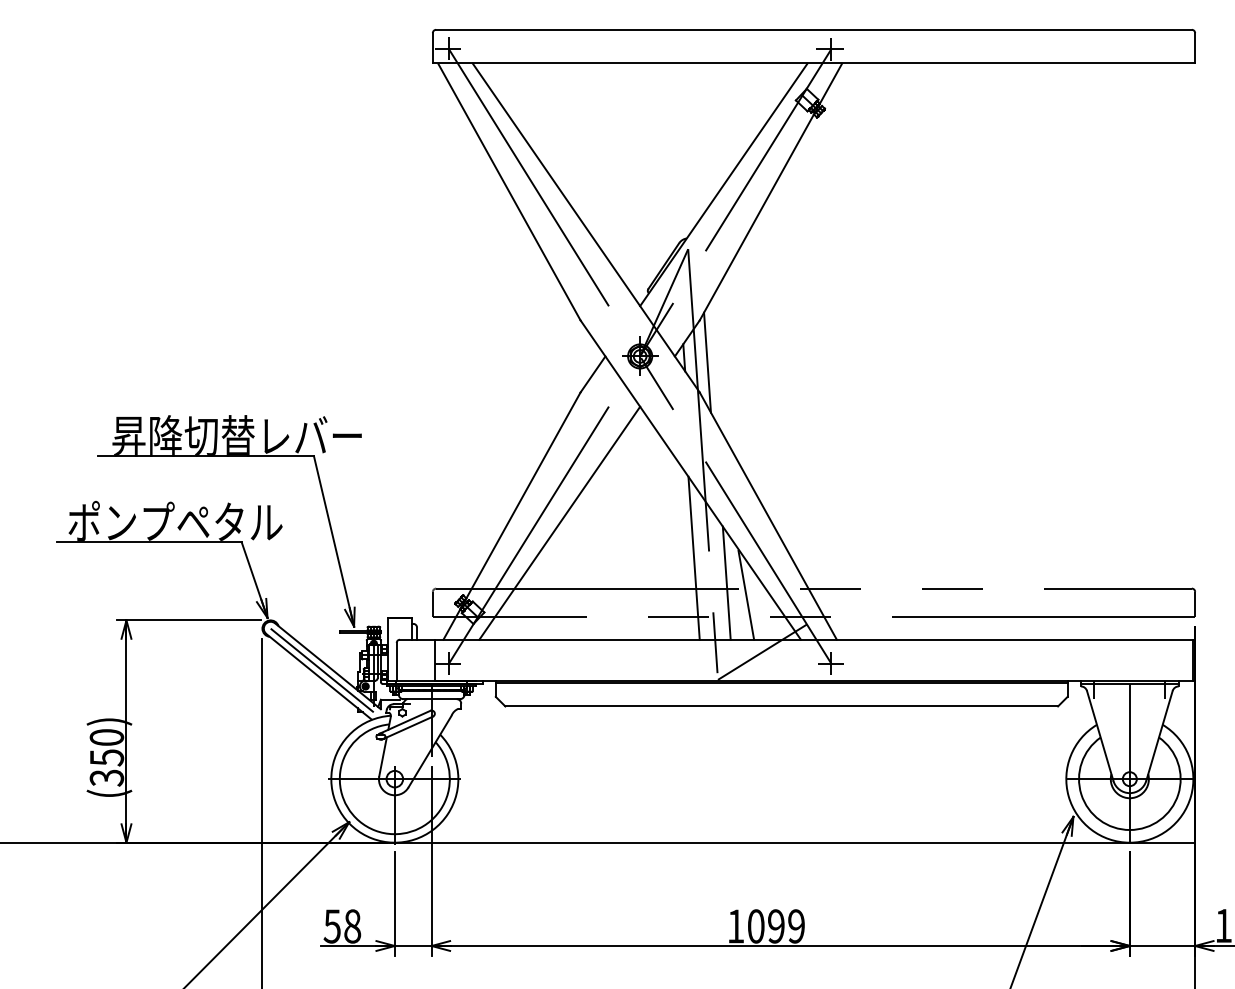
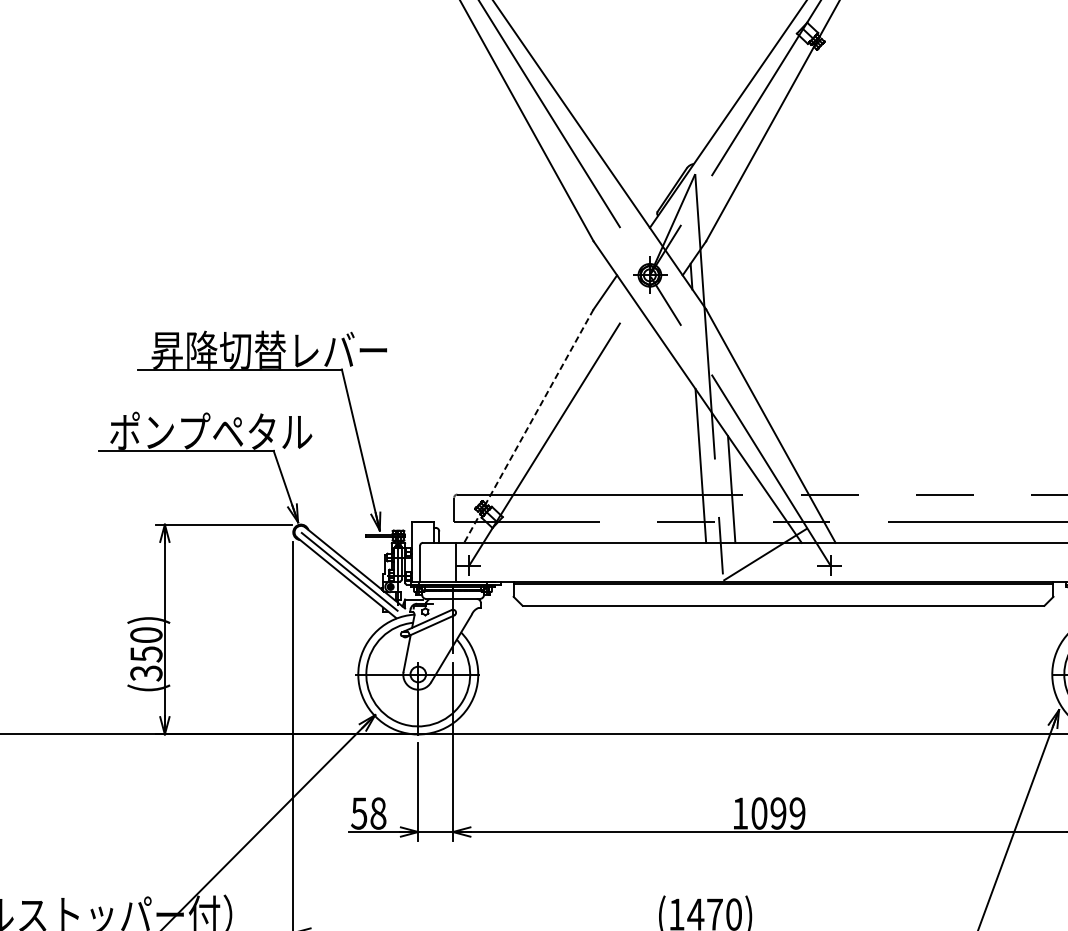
line: (707, 362) -> (713, 281), removed
line: (511, 516) -> (528, 426), solid -> dashed
line: (559, 522) -> (573, 432), removed
line: (746, 594) -> (750, 500), removed

